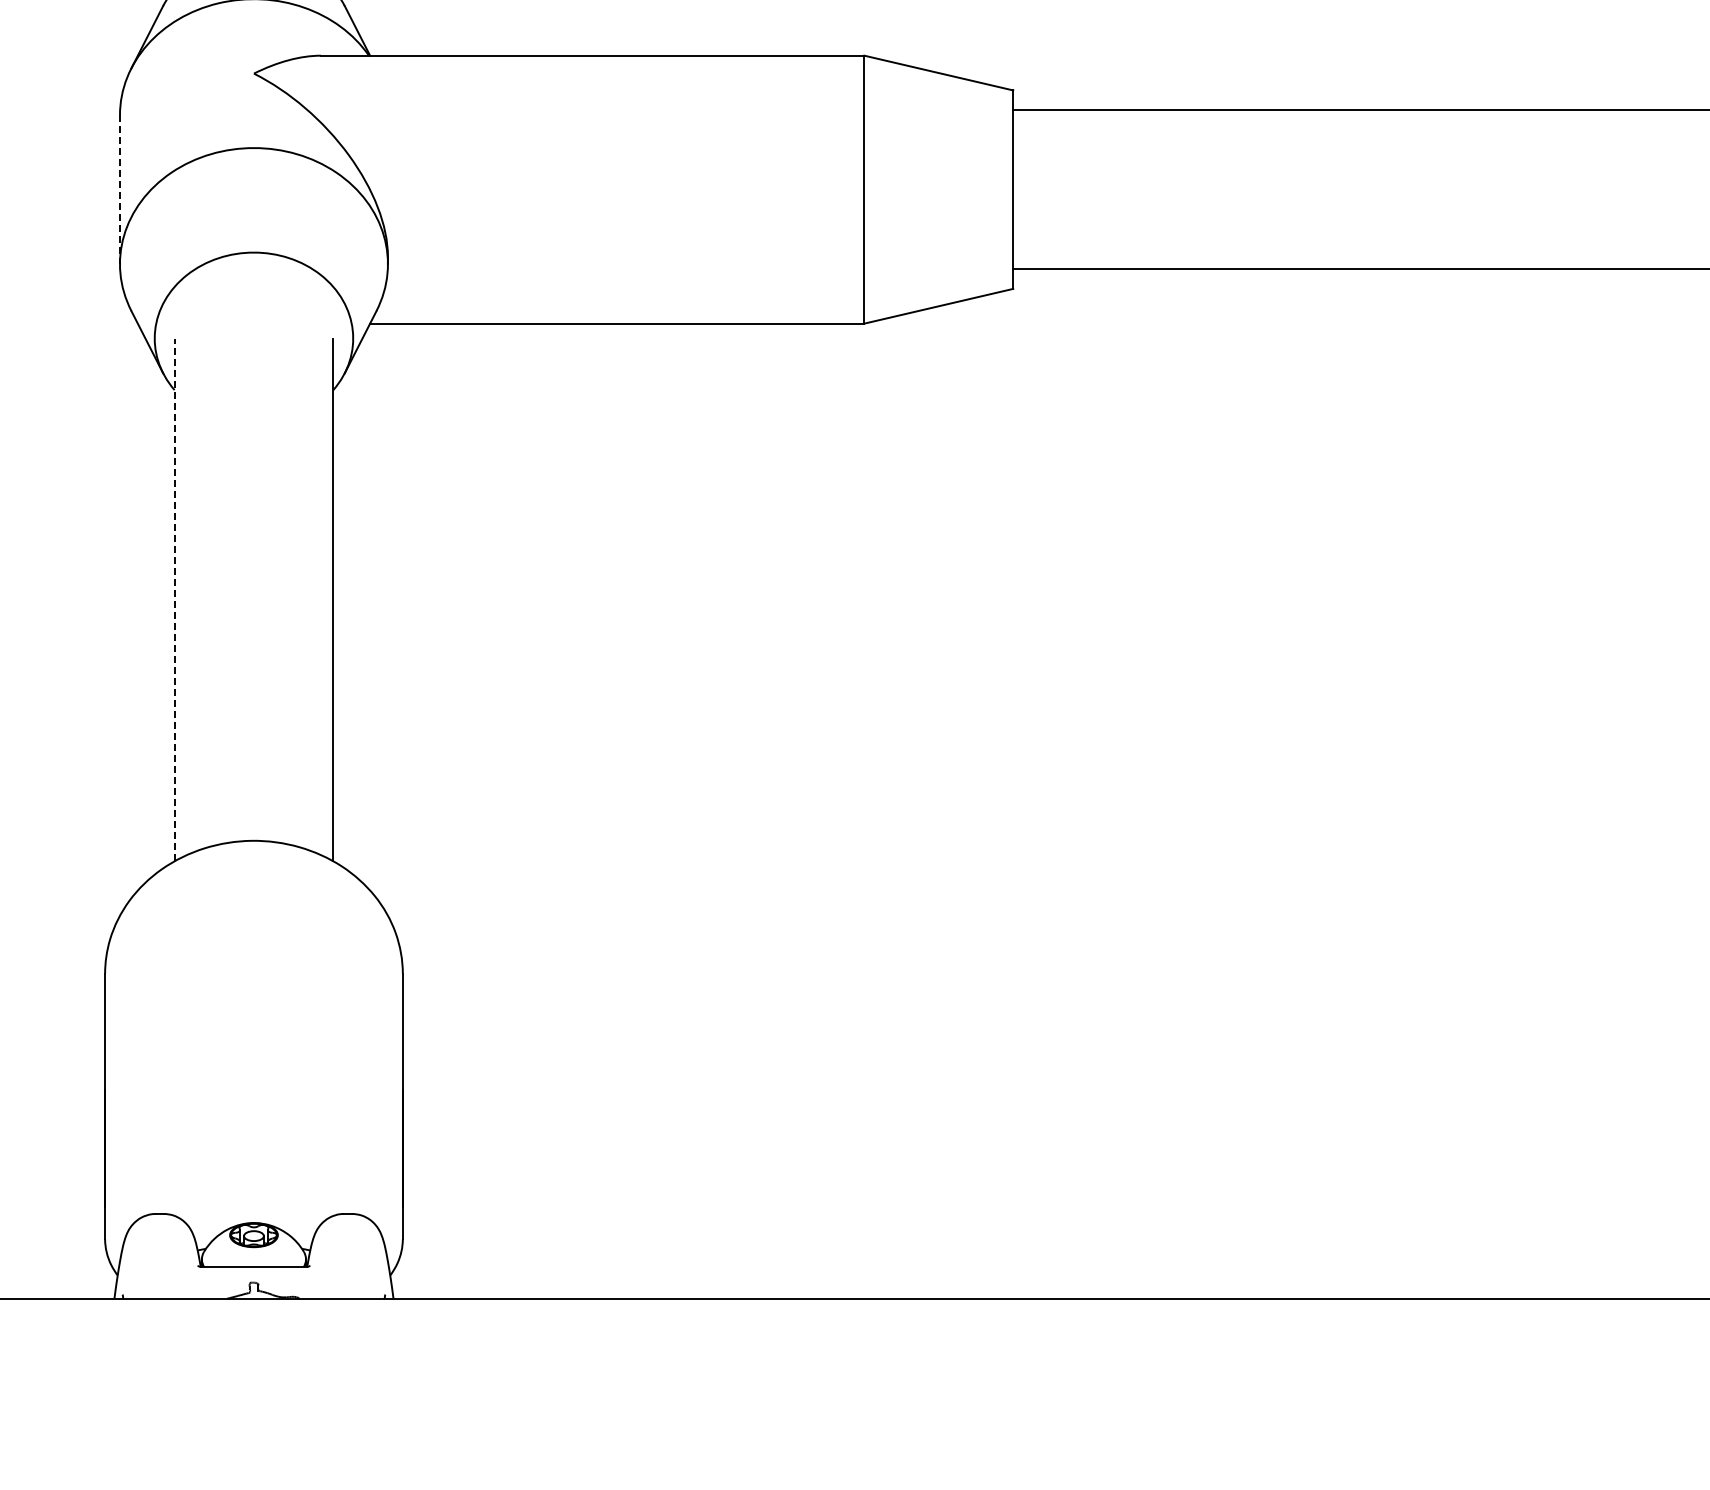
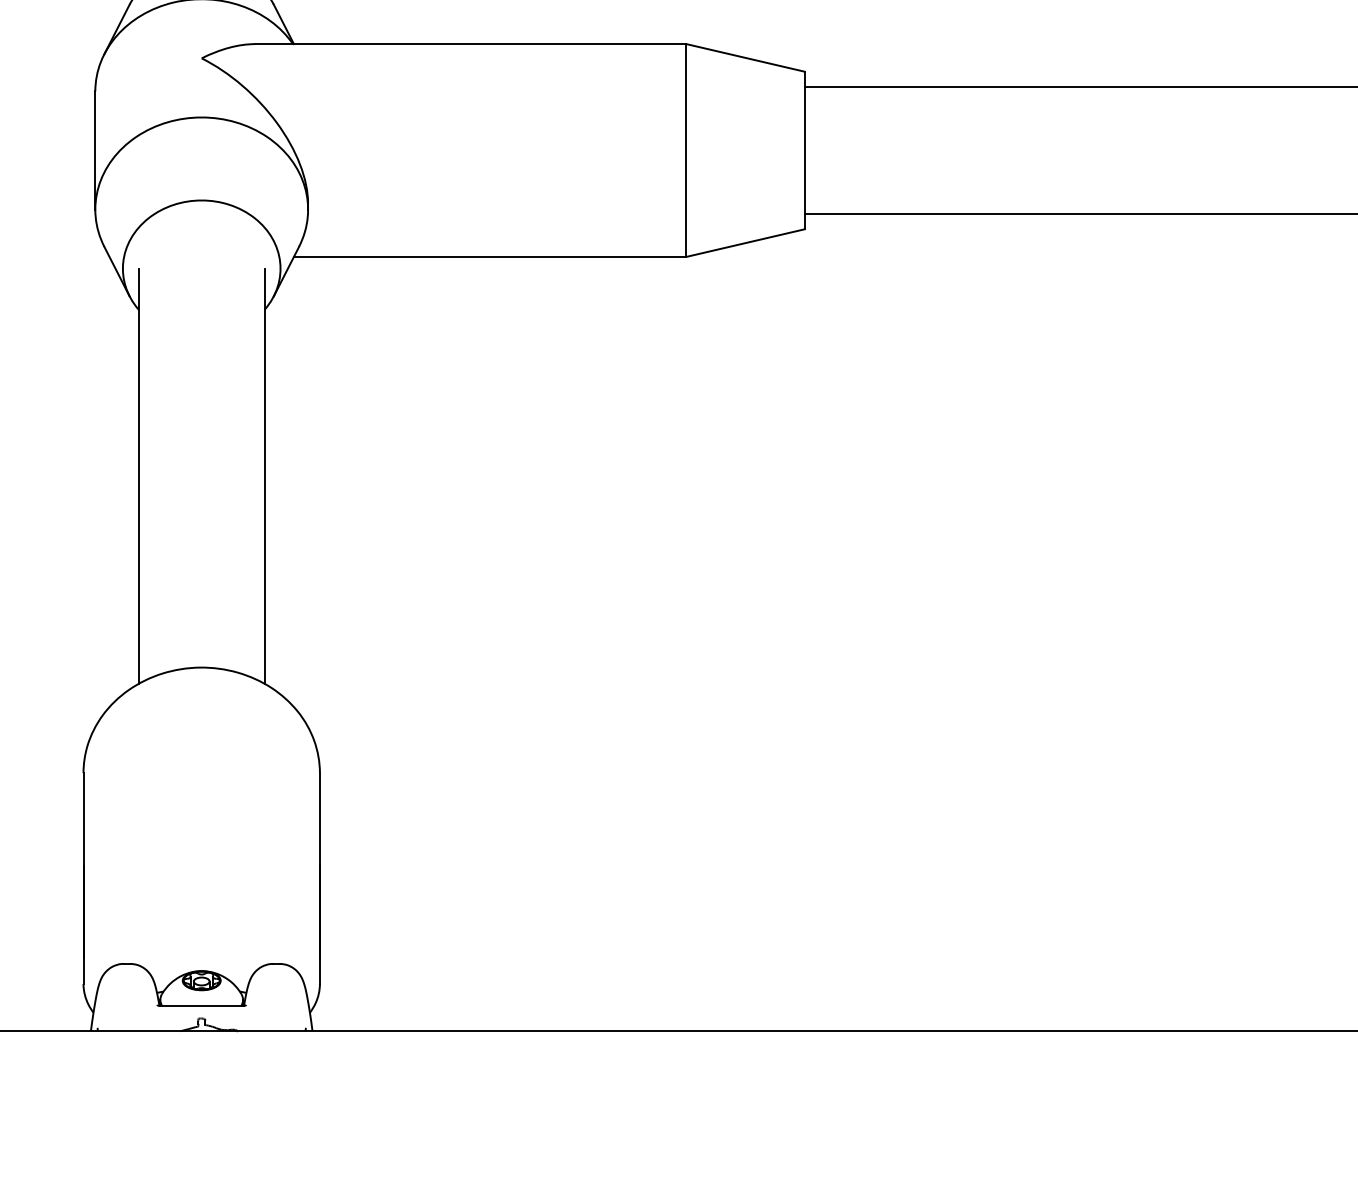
line: (120, 190) -> (95, 151), dashed -> solid
line: (174, 599) -> (138, 475), dashed -> solid

